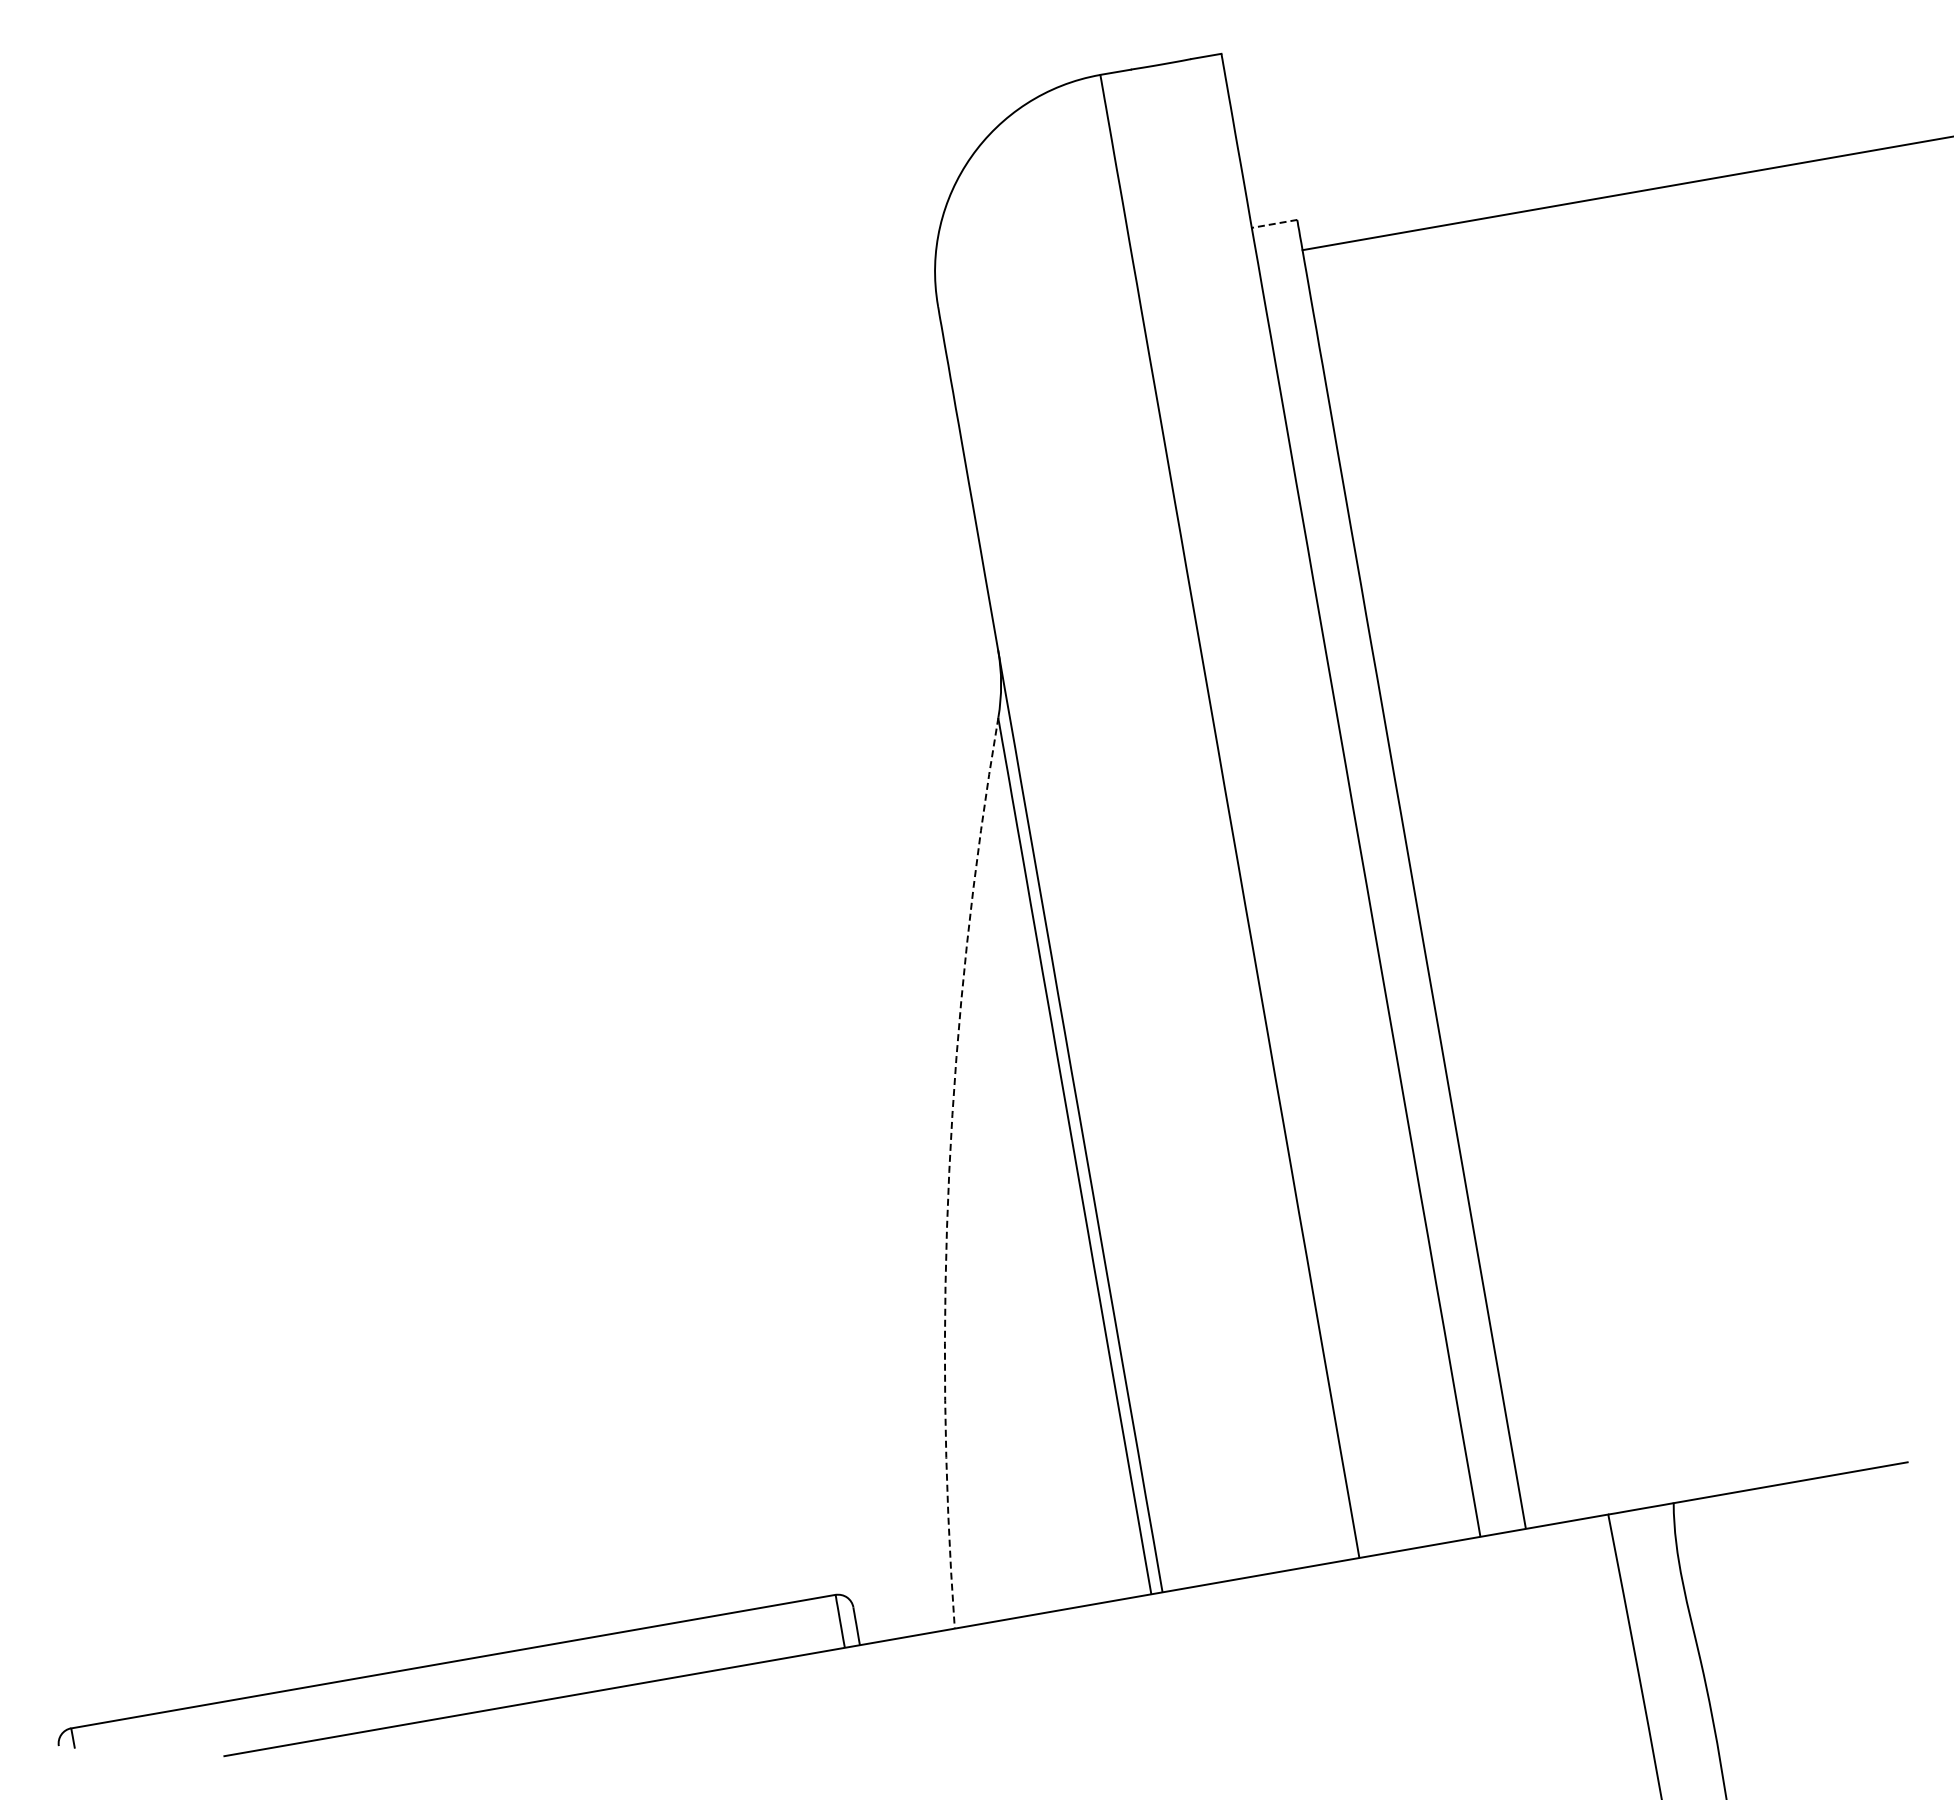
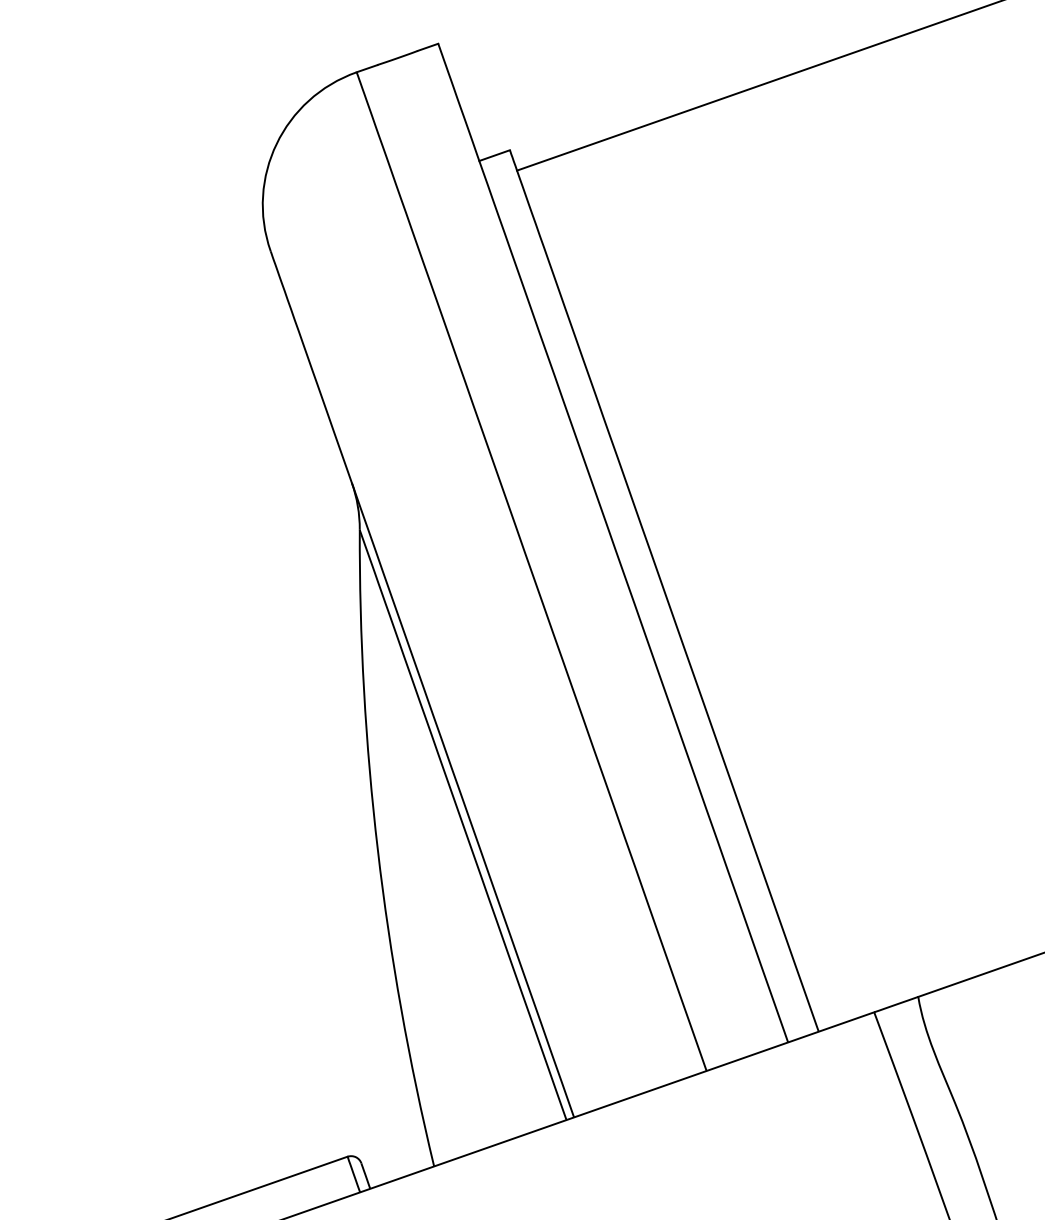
line: (1274, 223) -> (494, 155), dashed -> solid
arc: (949, 1171) -> (378, 850), dashed -> solid

